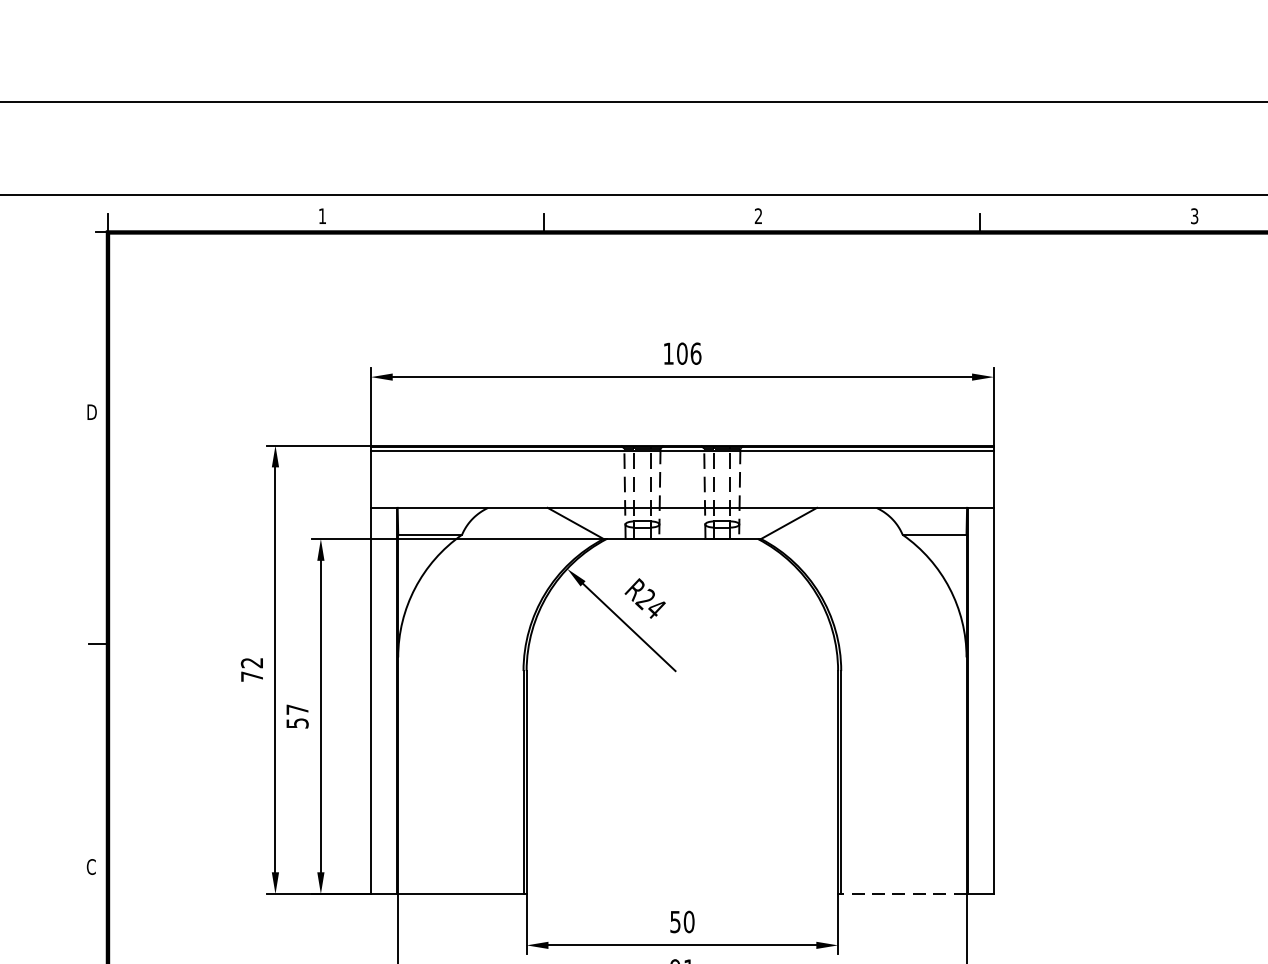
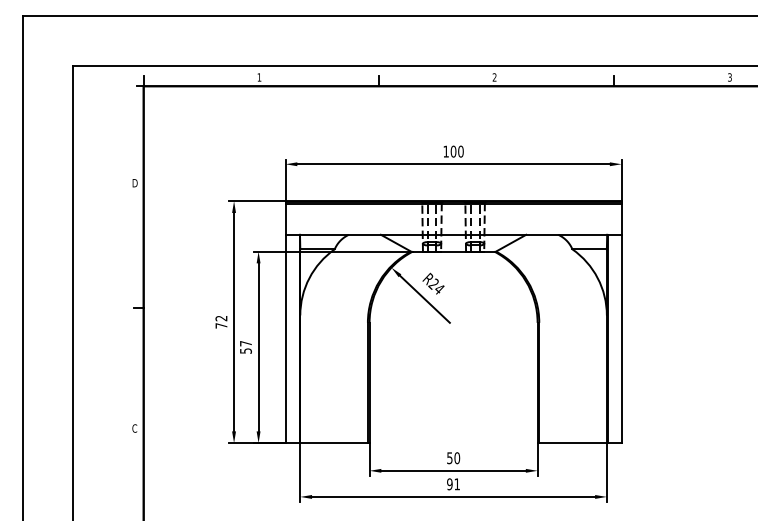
text: (695, 353) -> (460, 151), 106 -> 100
line: (904, 894) -> (573, 443), dashed -> solid

